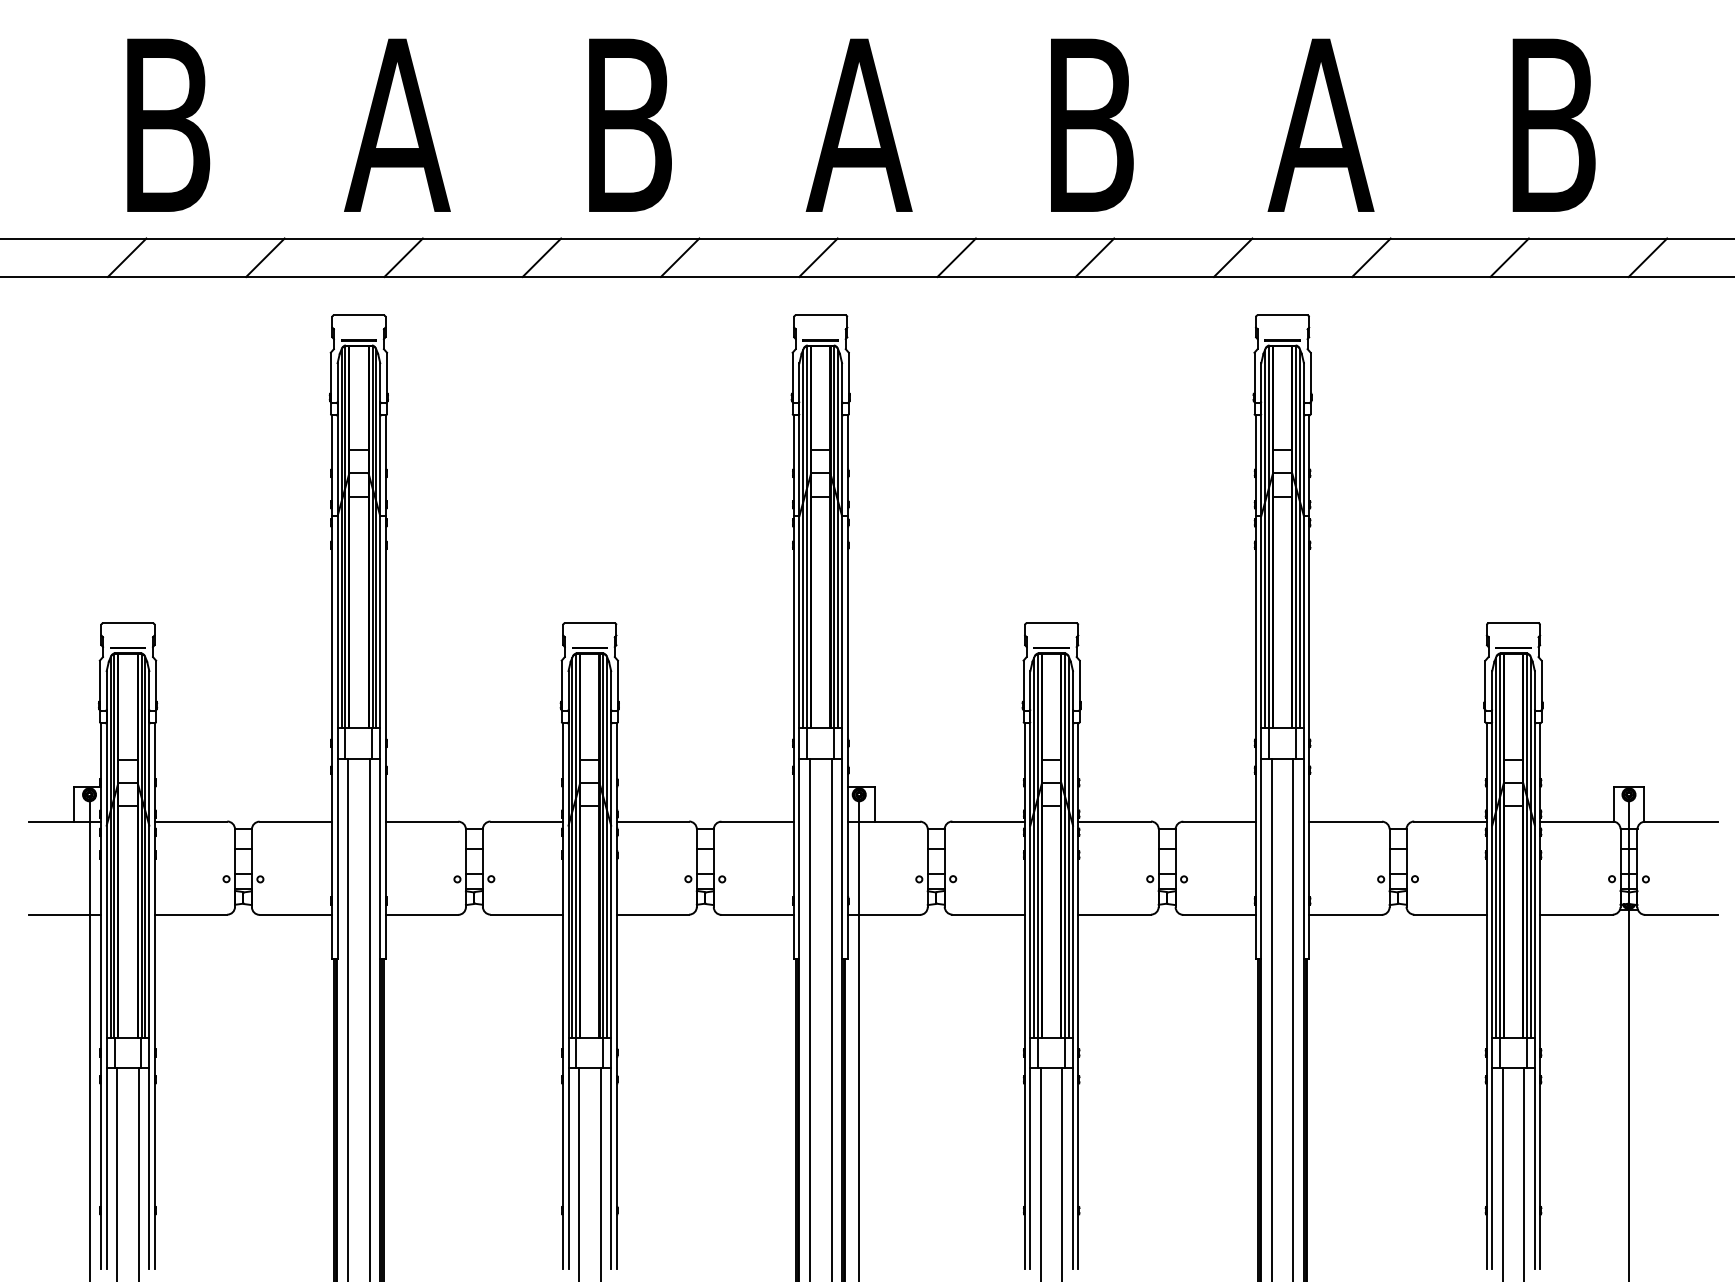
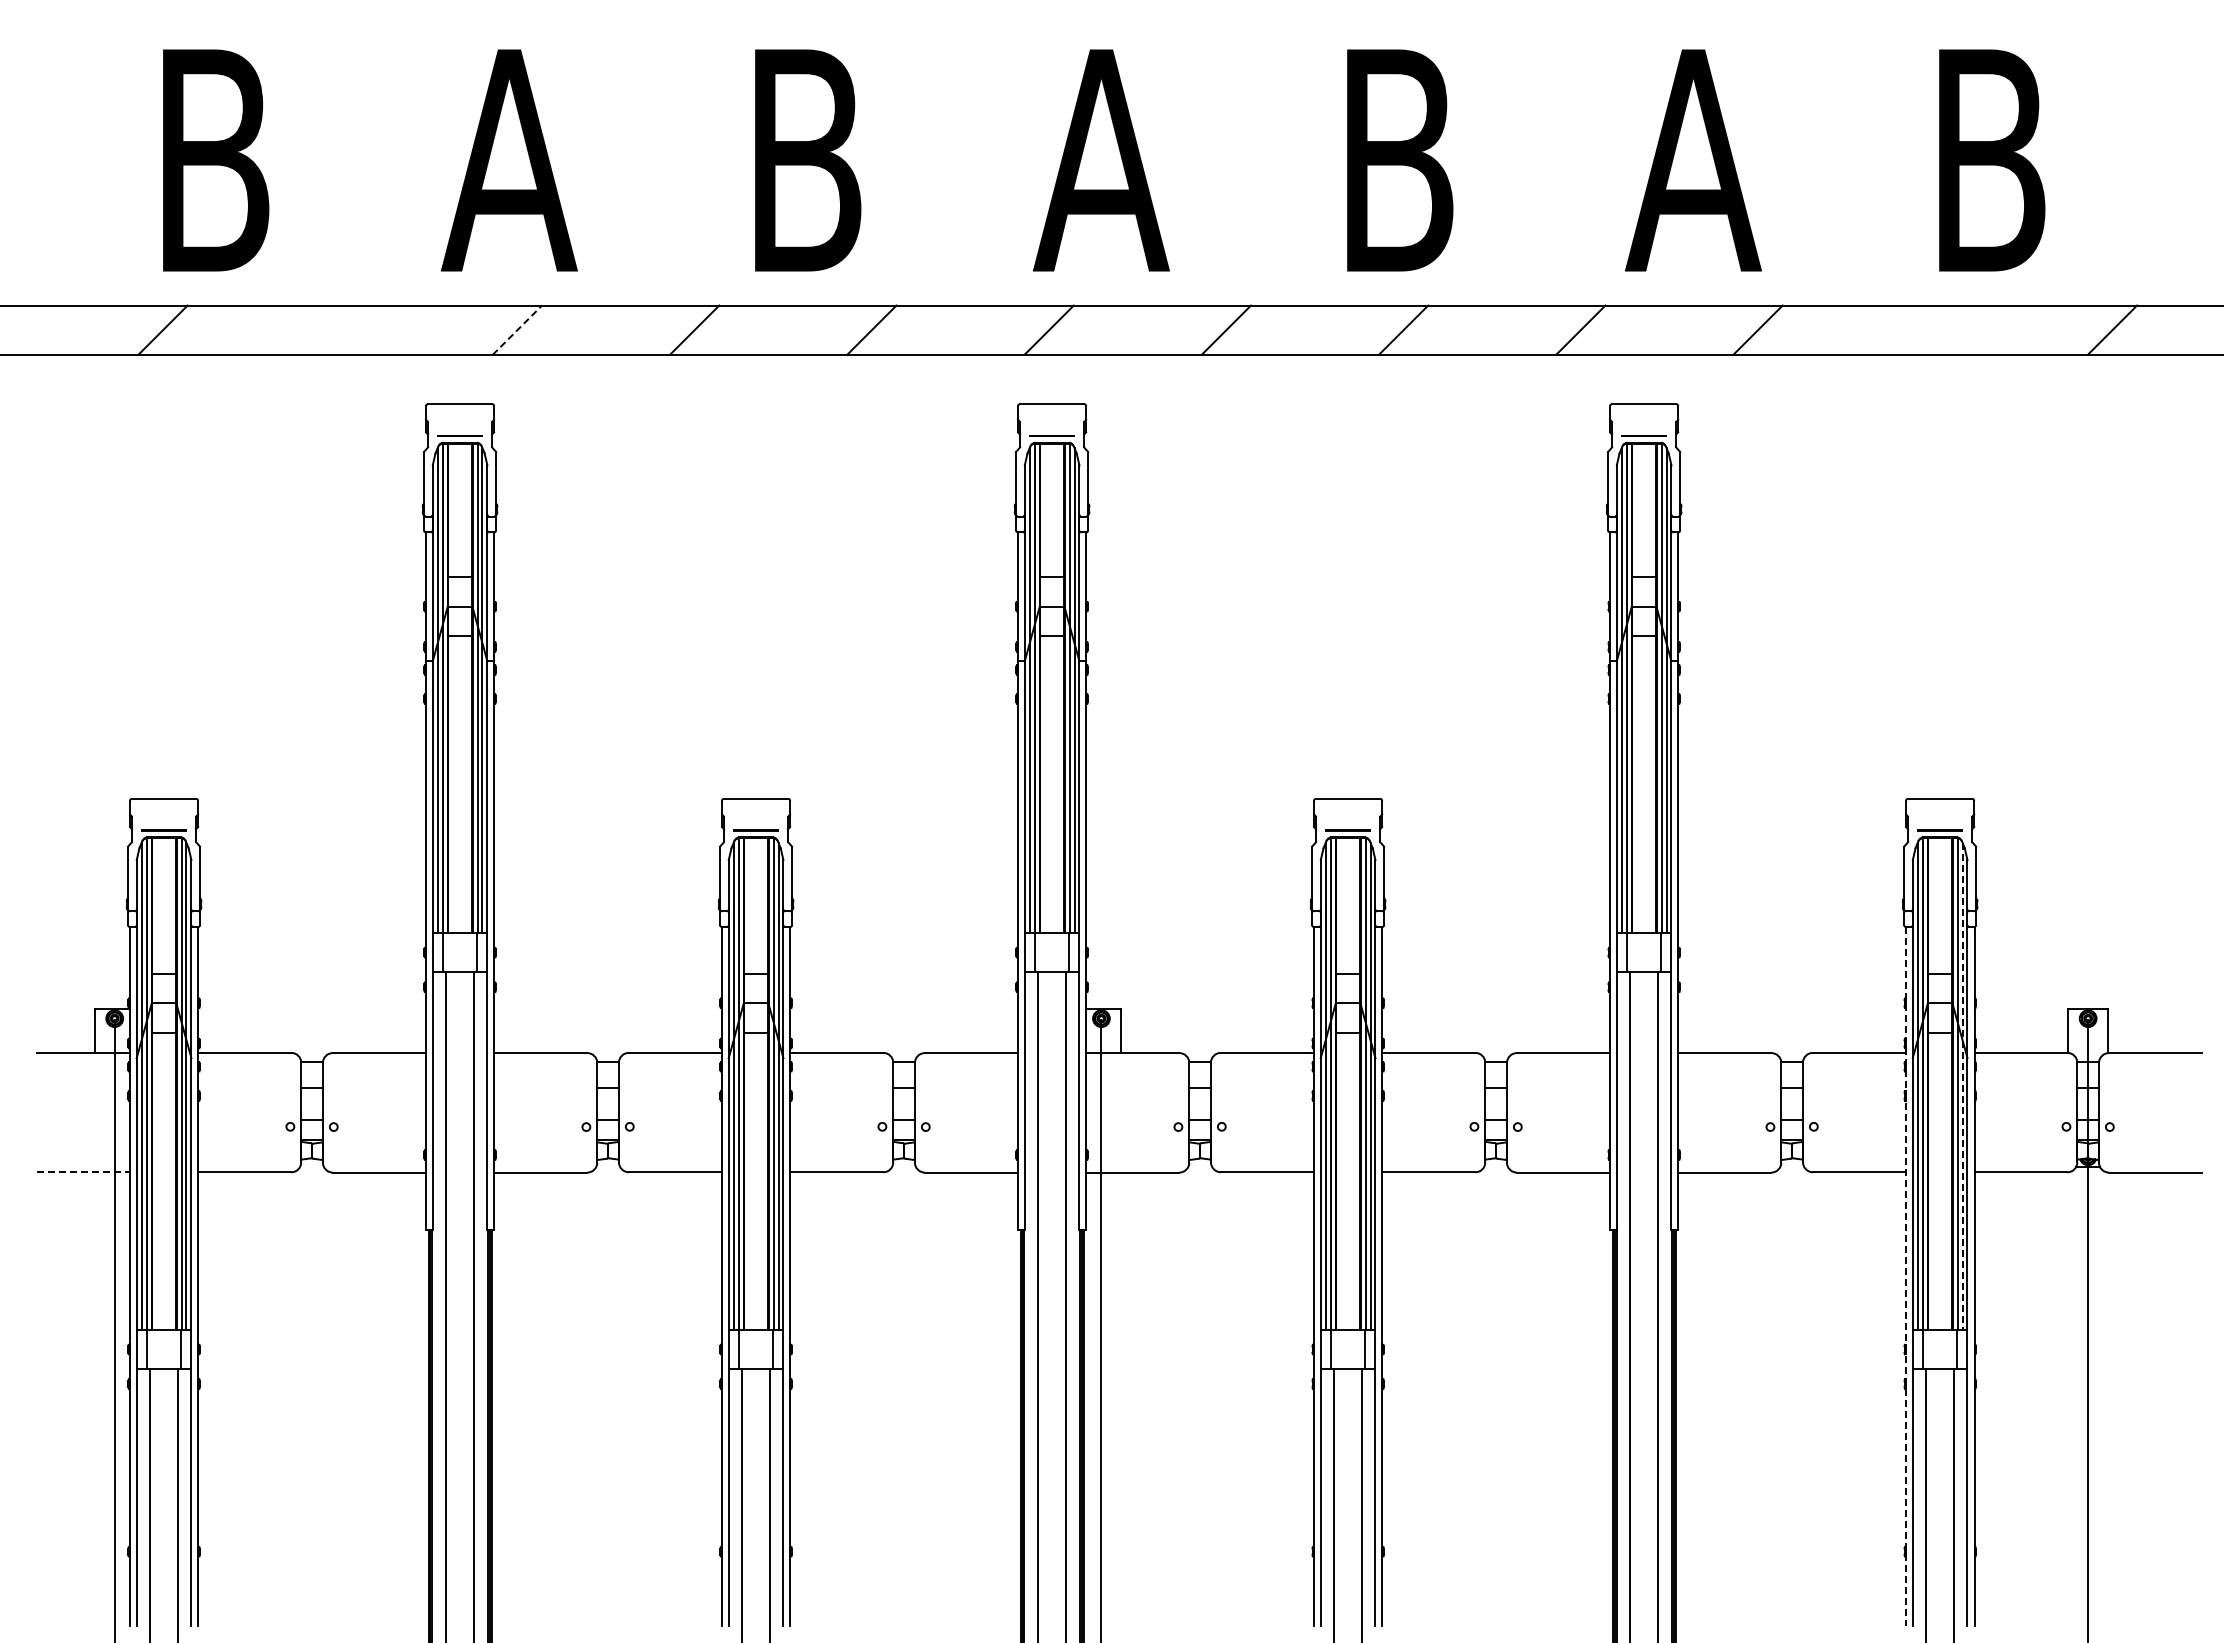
line: (264, 257) -> (339, 329), removed
line: (403, 257) -> (517, 330), solid -> dashed
line: (1509, 257) -> (1934, 329), removed
line: (1530, 847) -> (1962, 1086), solid -> dashed
line: (65, 914) -> (83, 1172), solid -> dashed
line: (1486, 995) -> (1905, 1276), solid -> dashed

